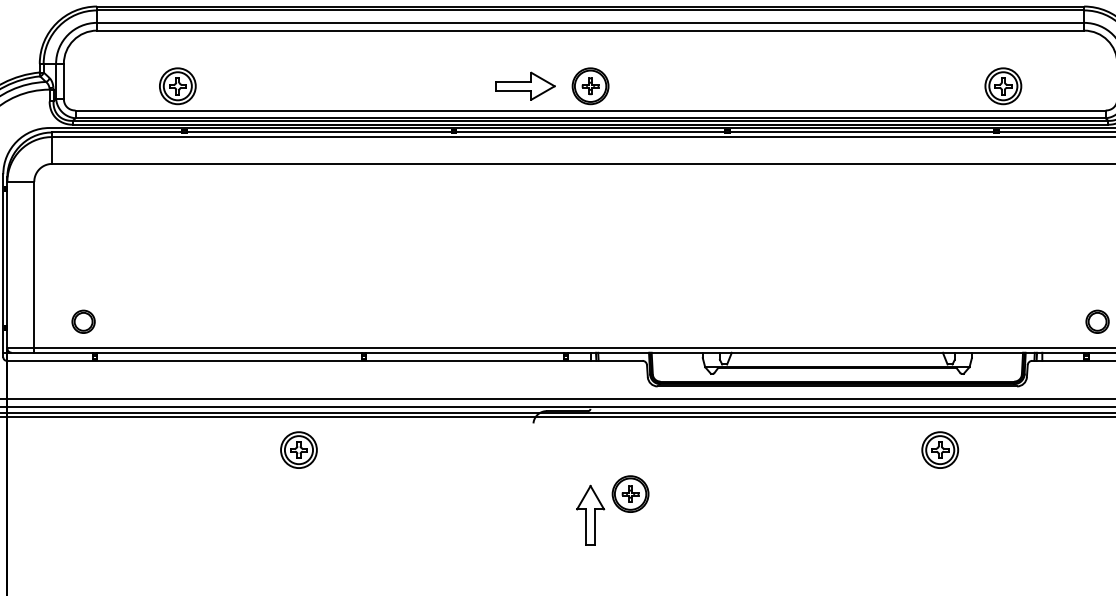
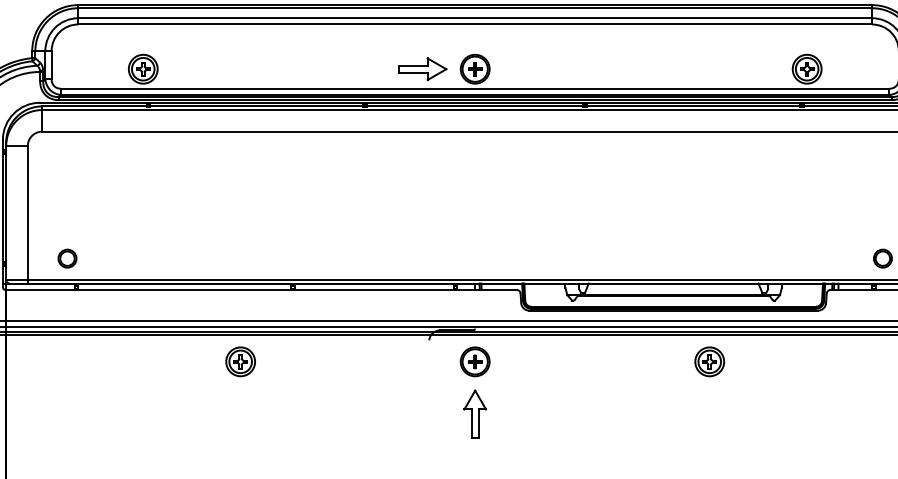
part: (940, 449) -> (709, 361), moved
part: (630, 493) -> (475, 361), moved

